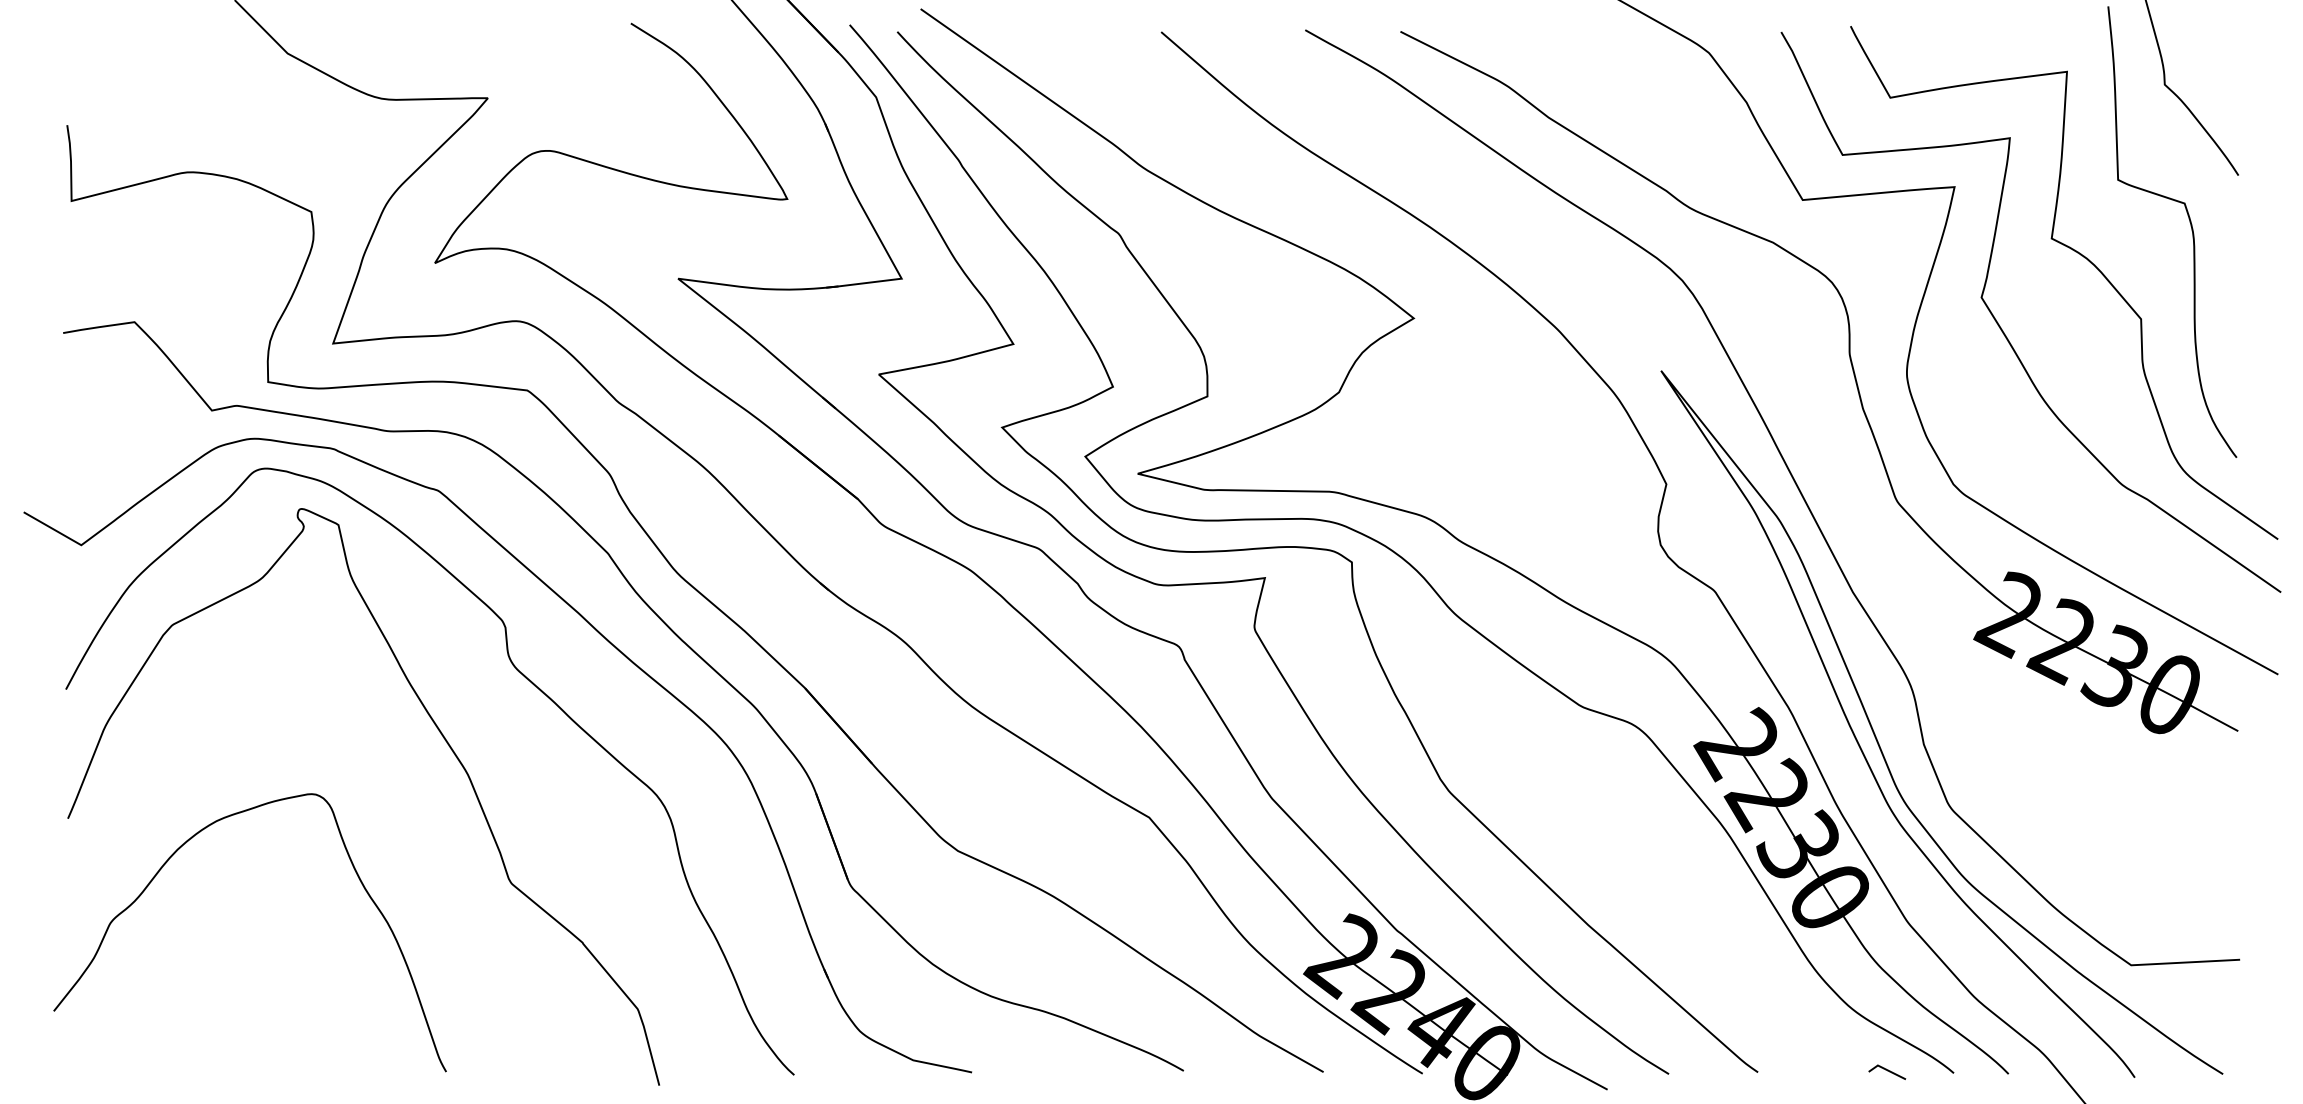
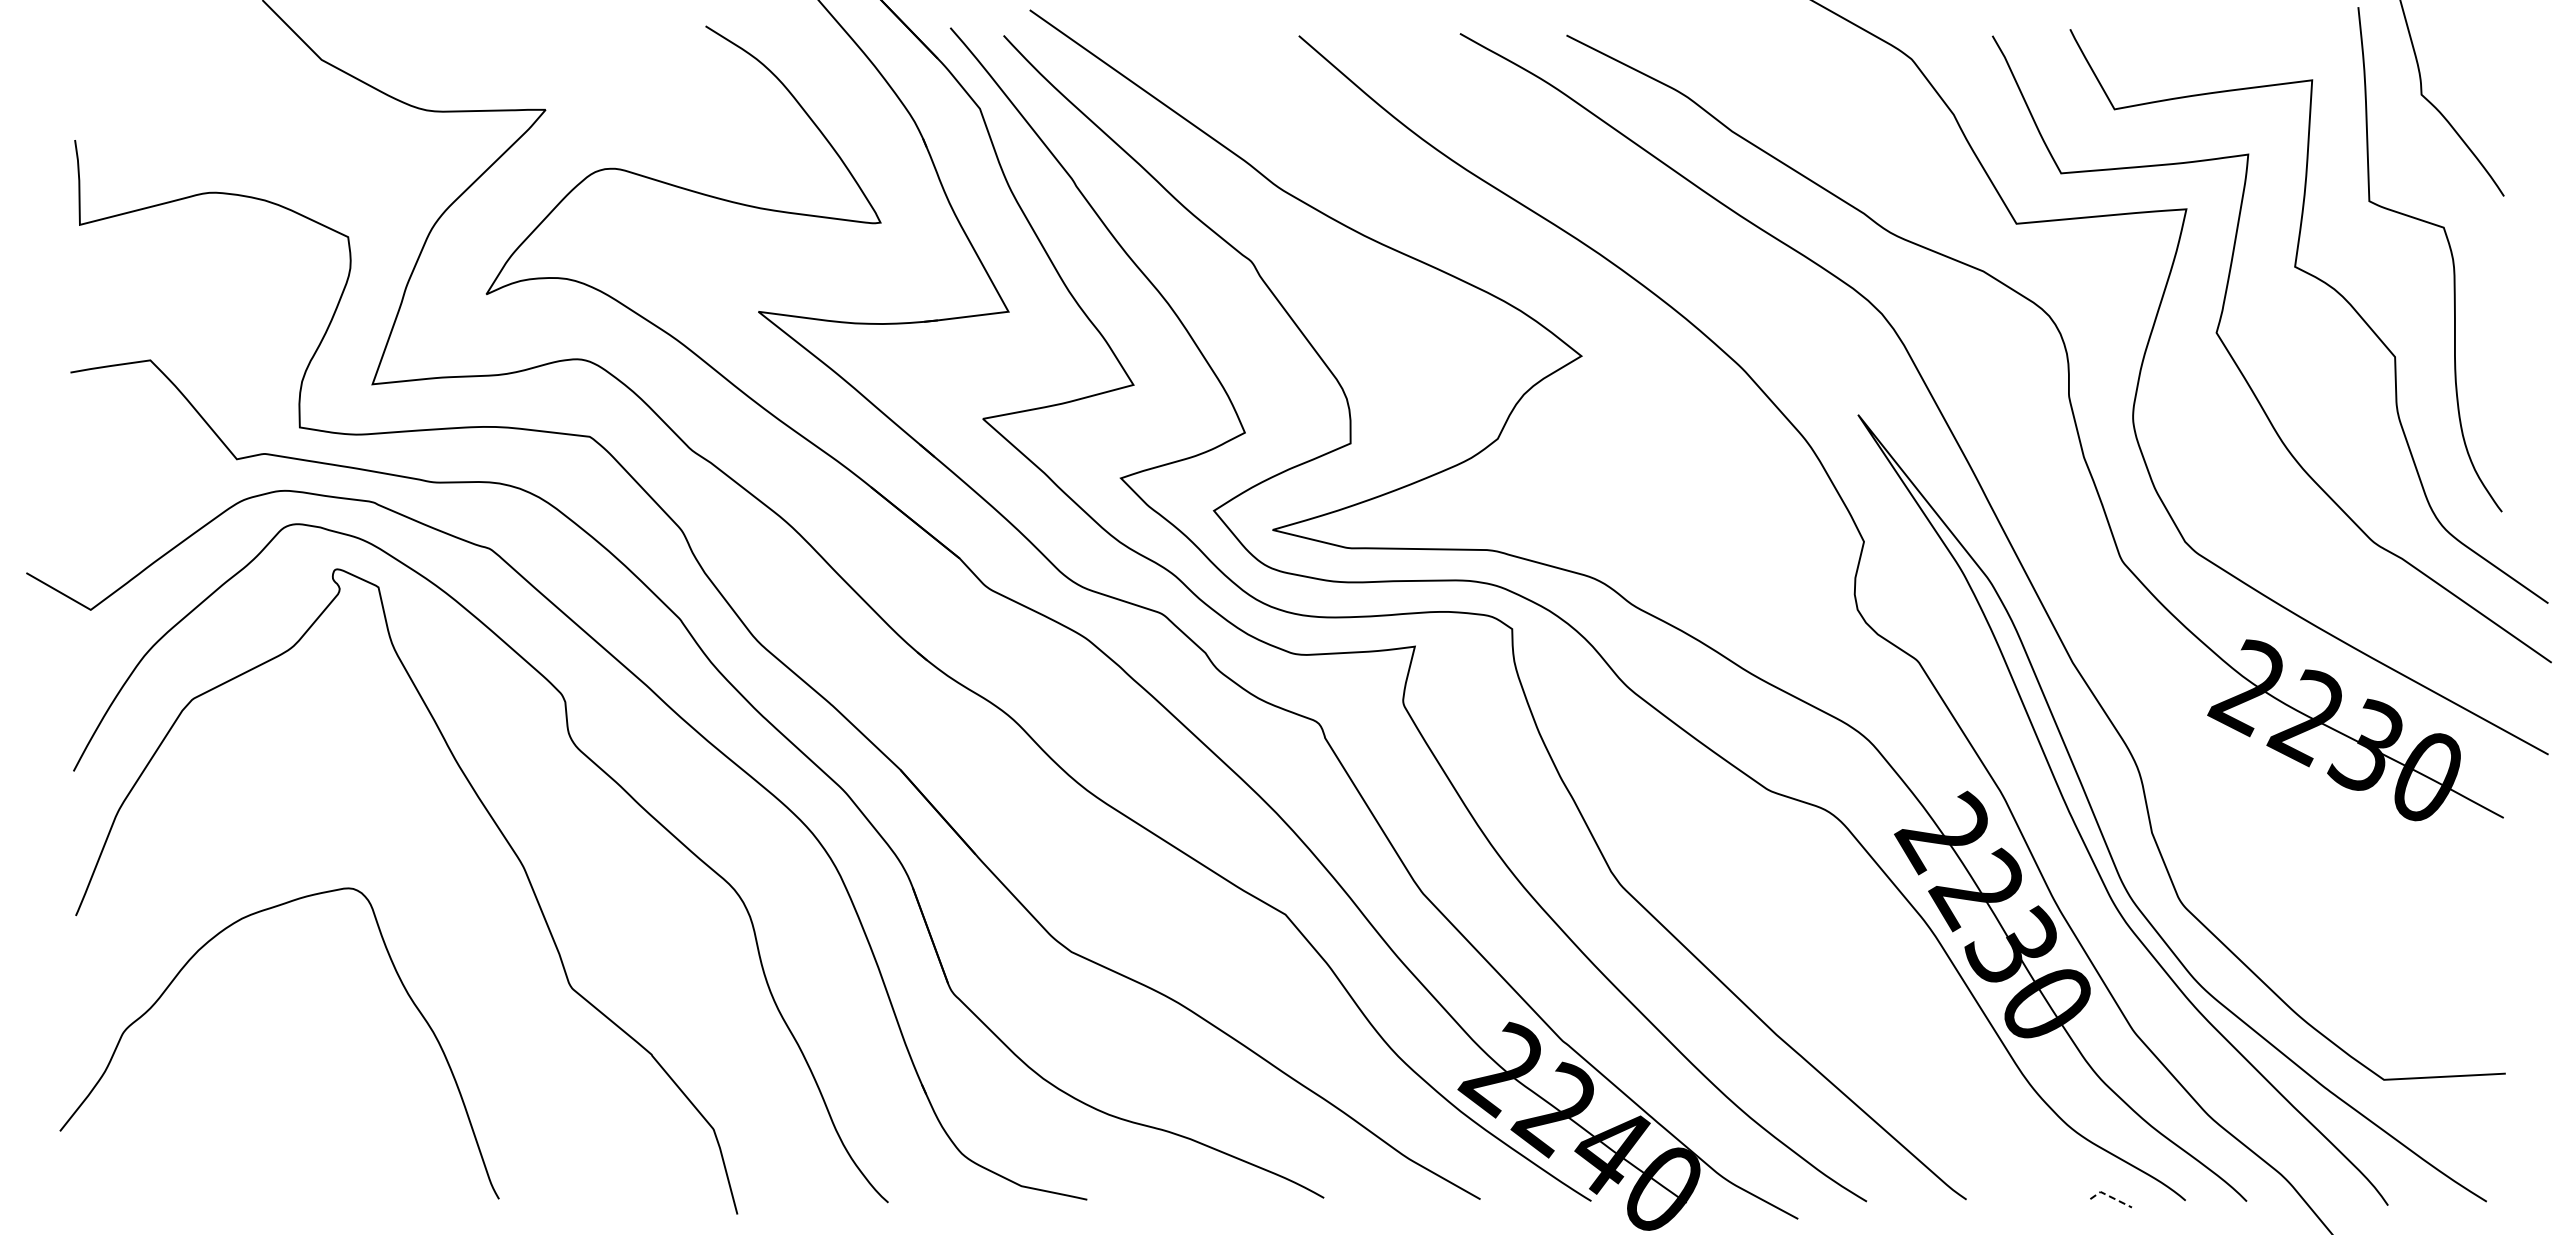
line: (1886, 1069) -> (2110, 1196), solid -> dashed

